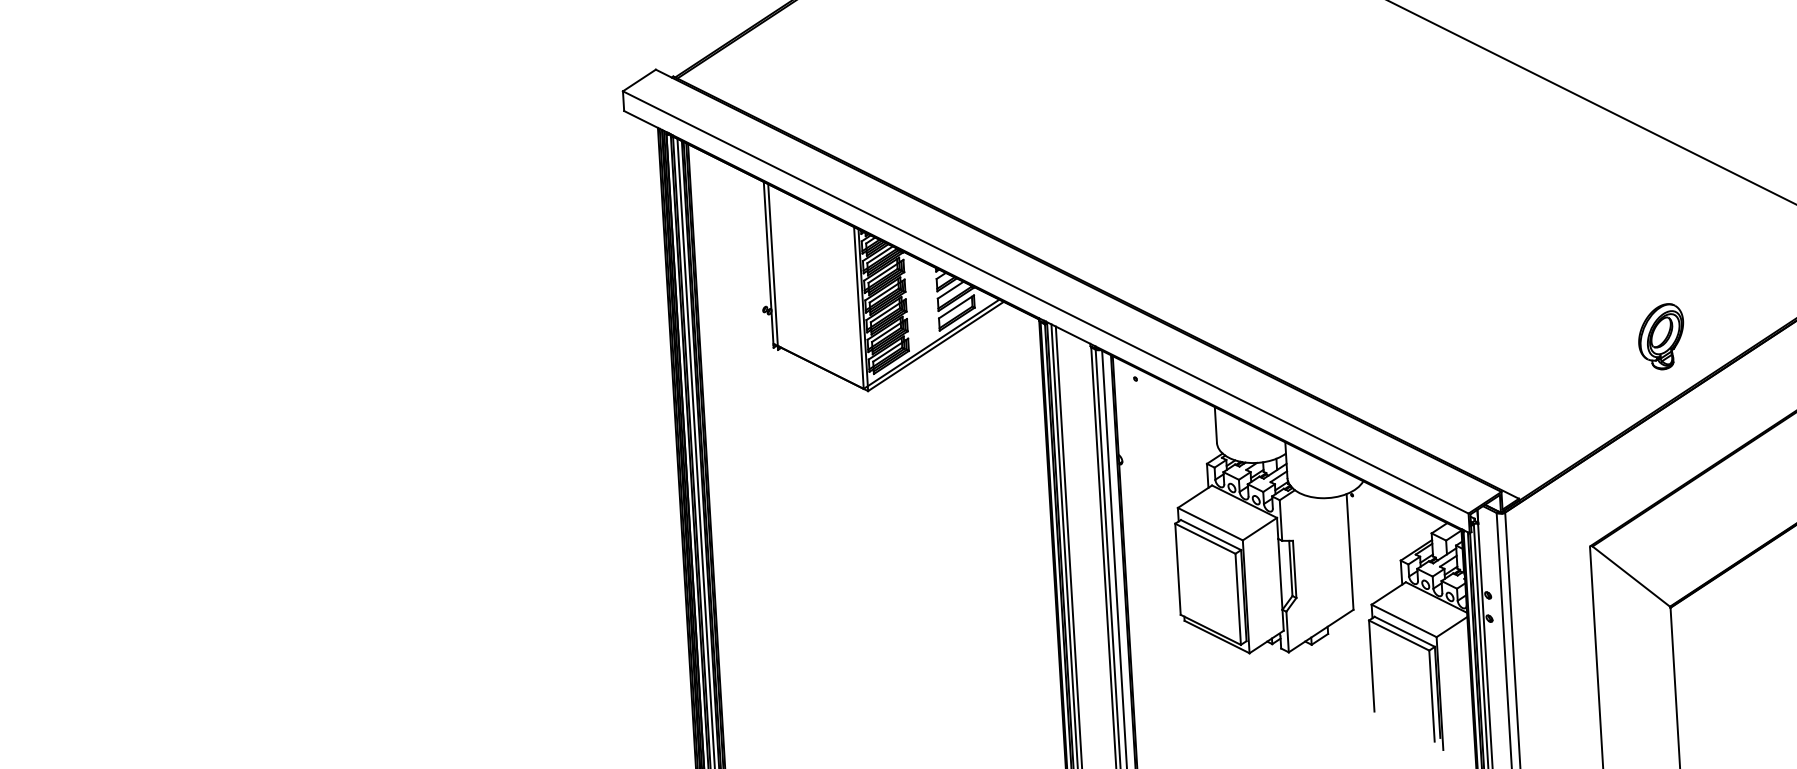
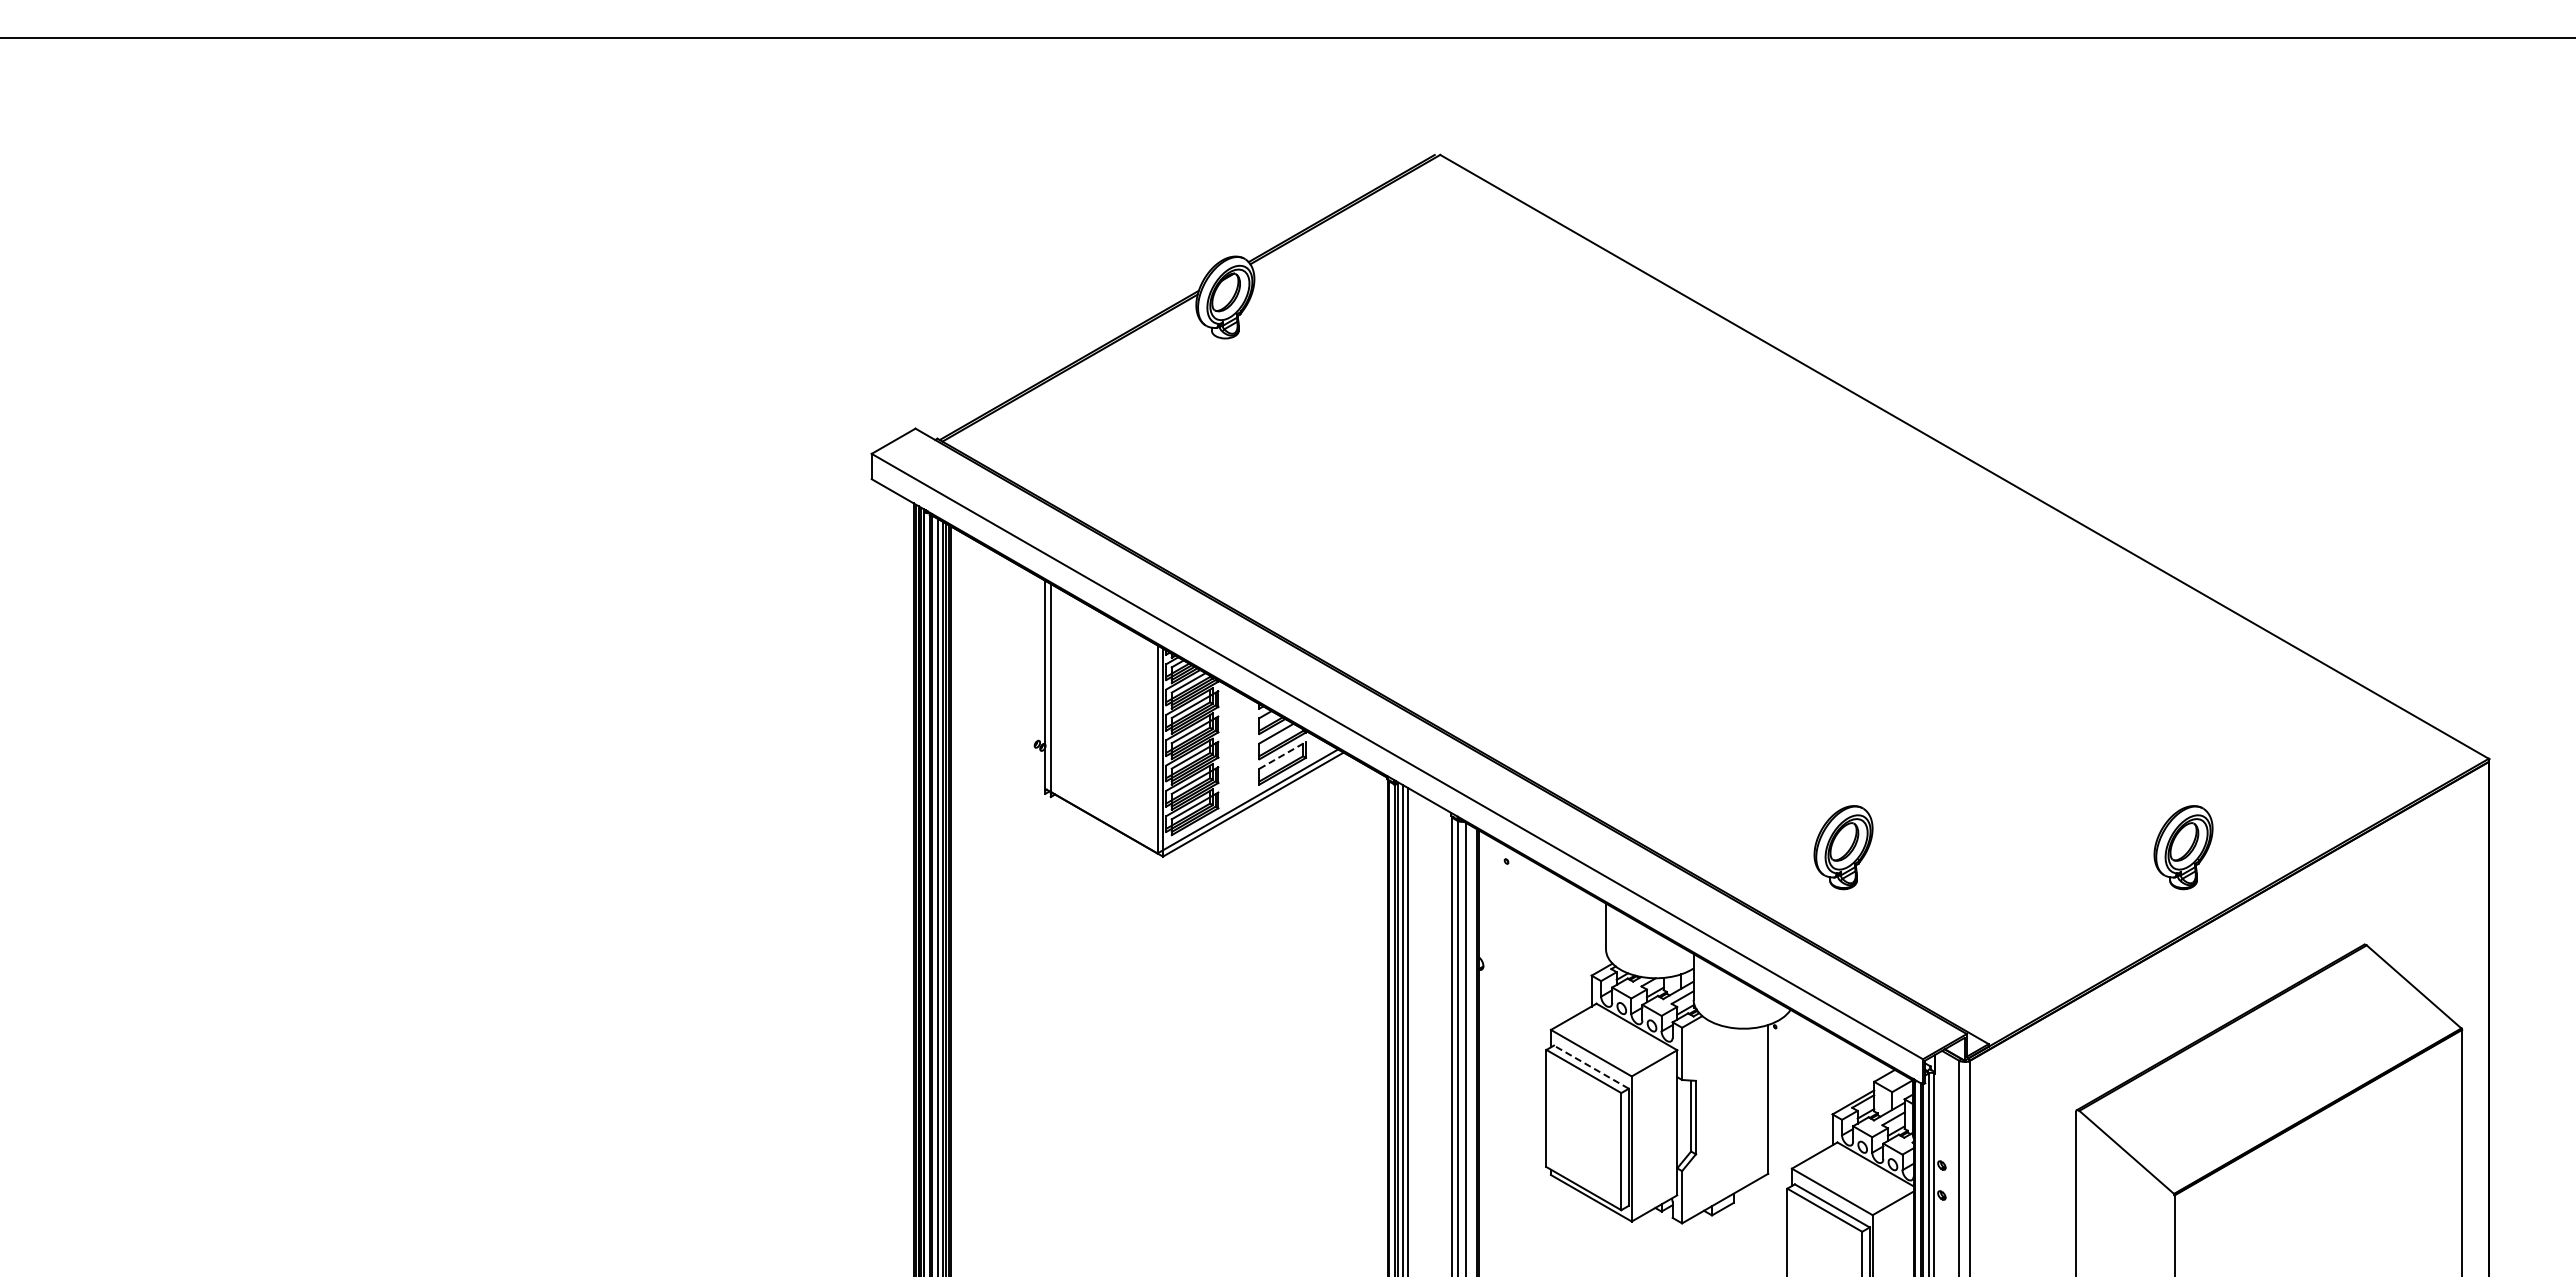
line: (956, 306) -> (1282, 755), solid -> dashed
part: (1396, 352) -> (1843, 847), added
line: (1210, 534) -> (1590, 1066), solid -> dashed

